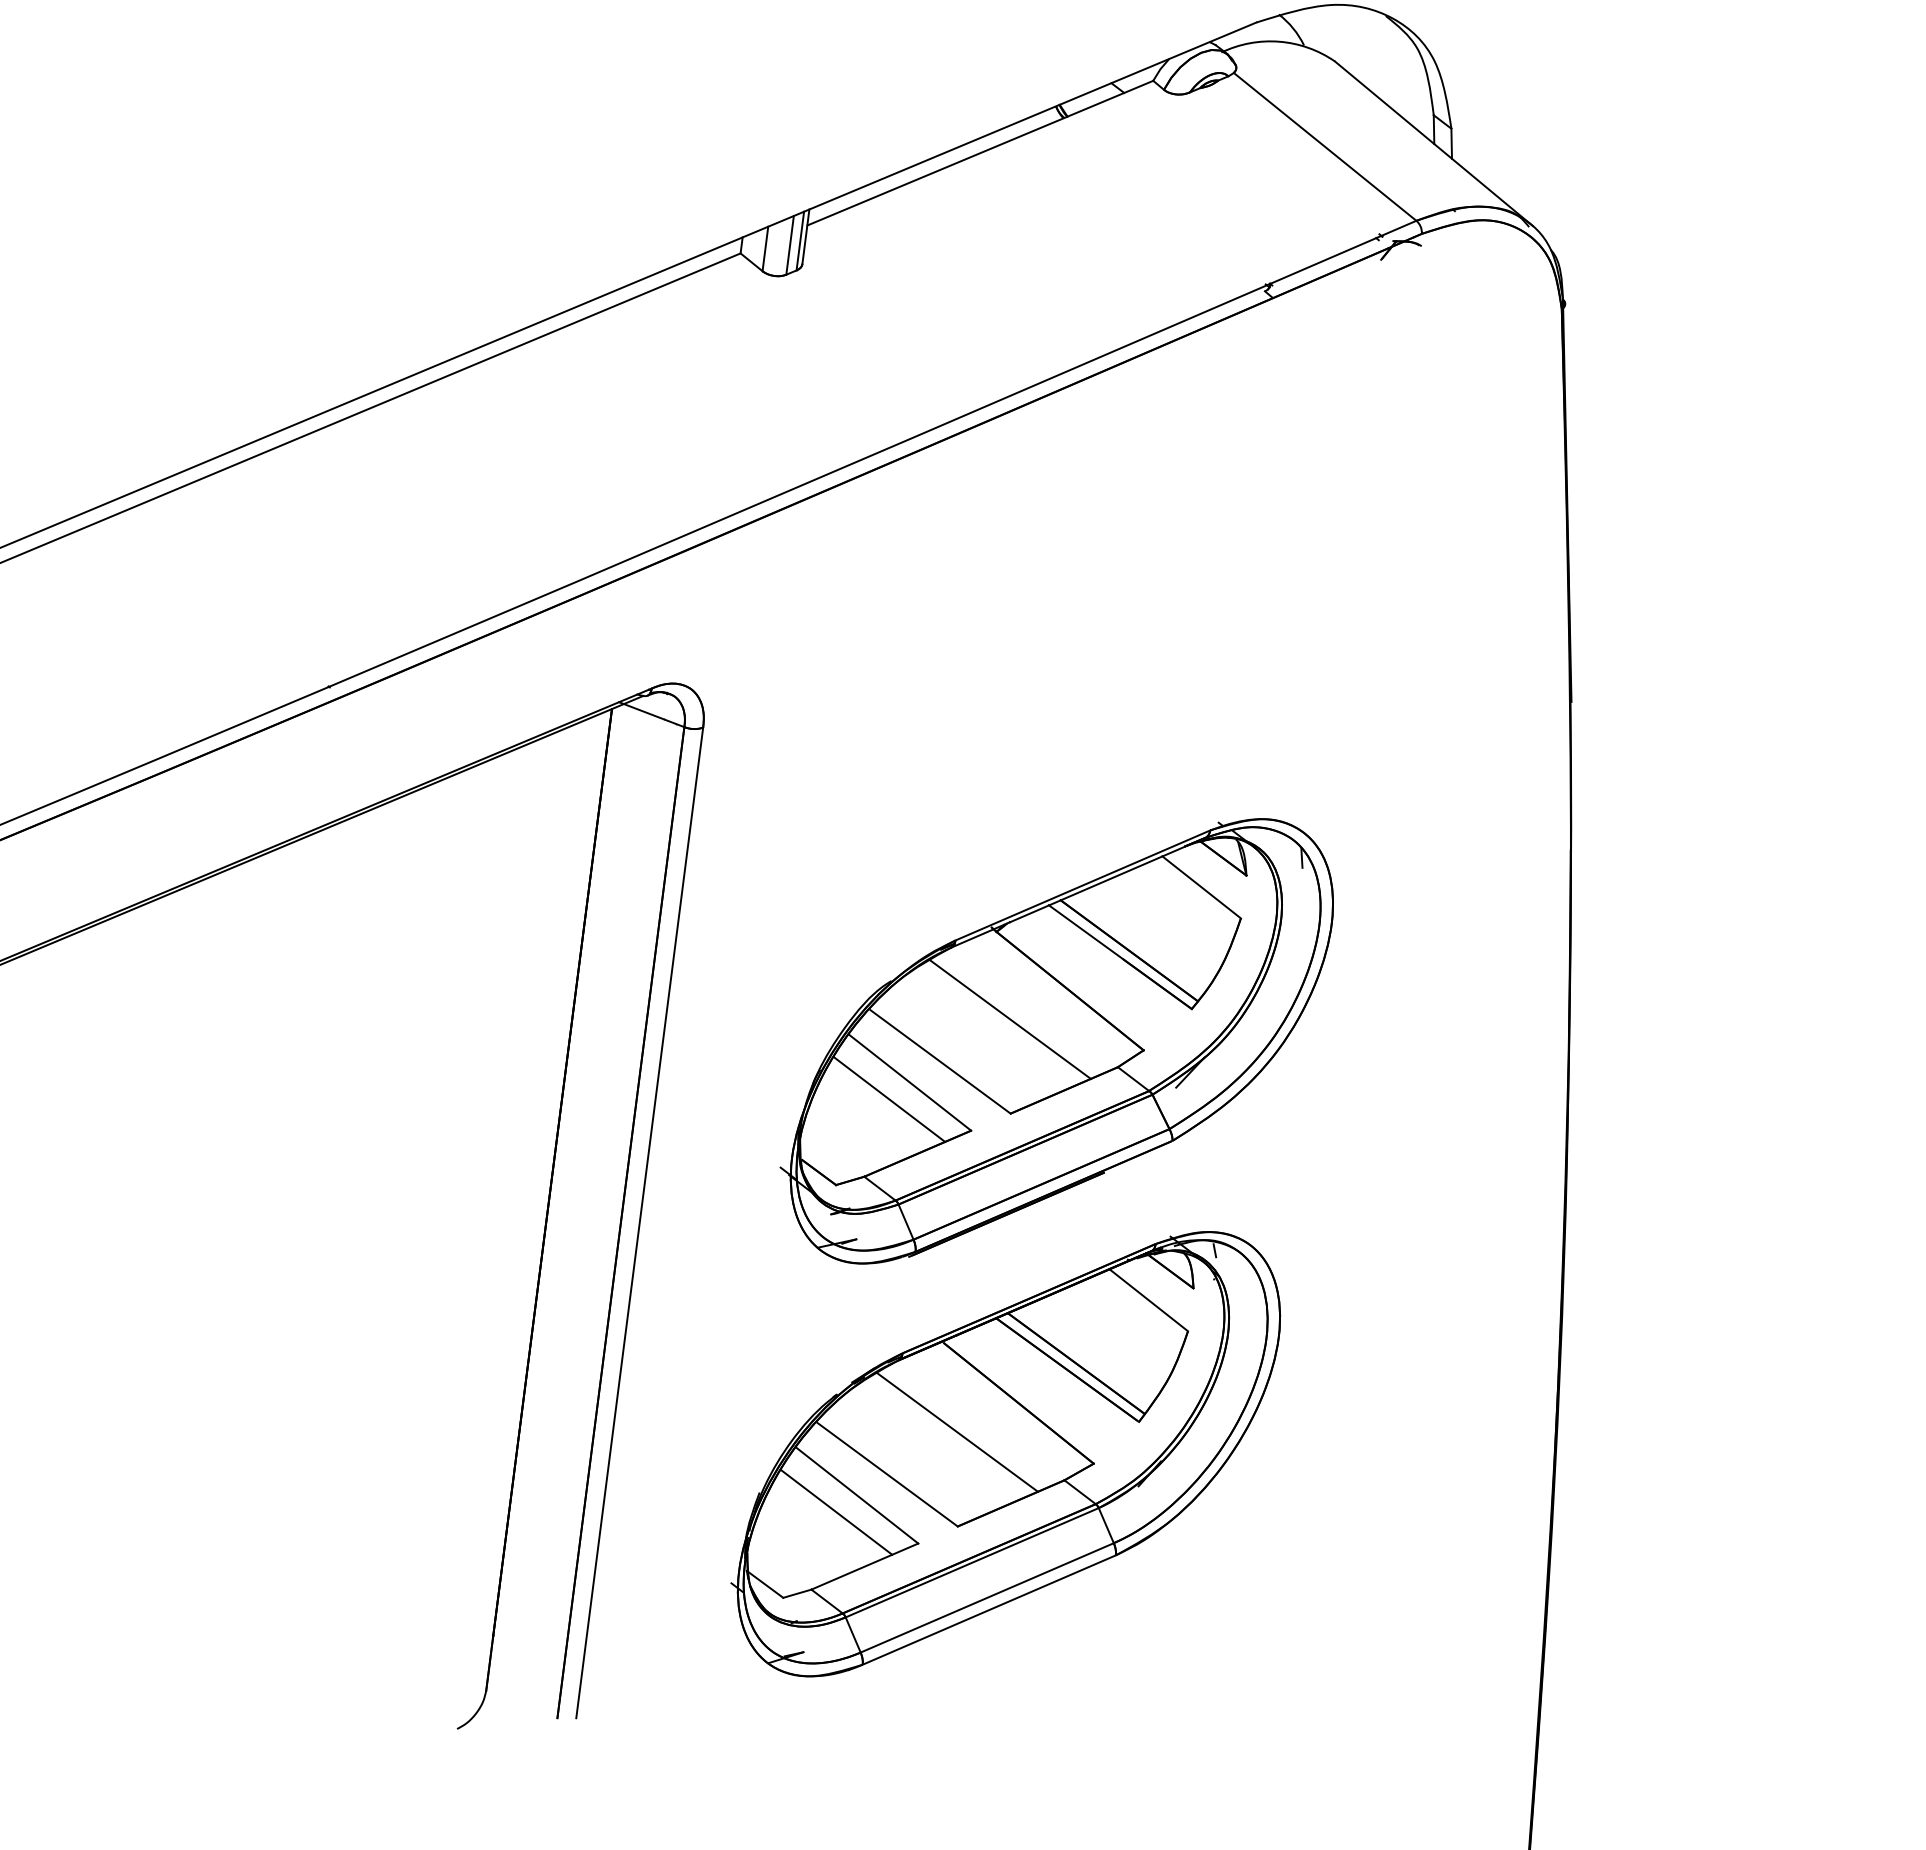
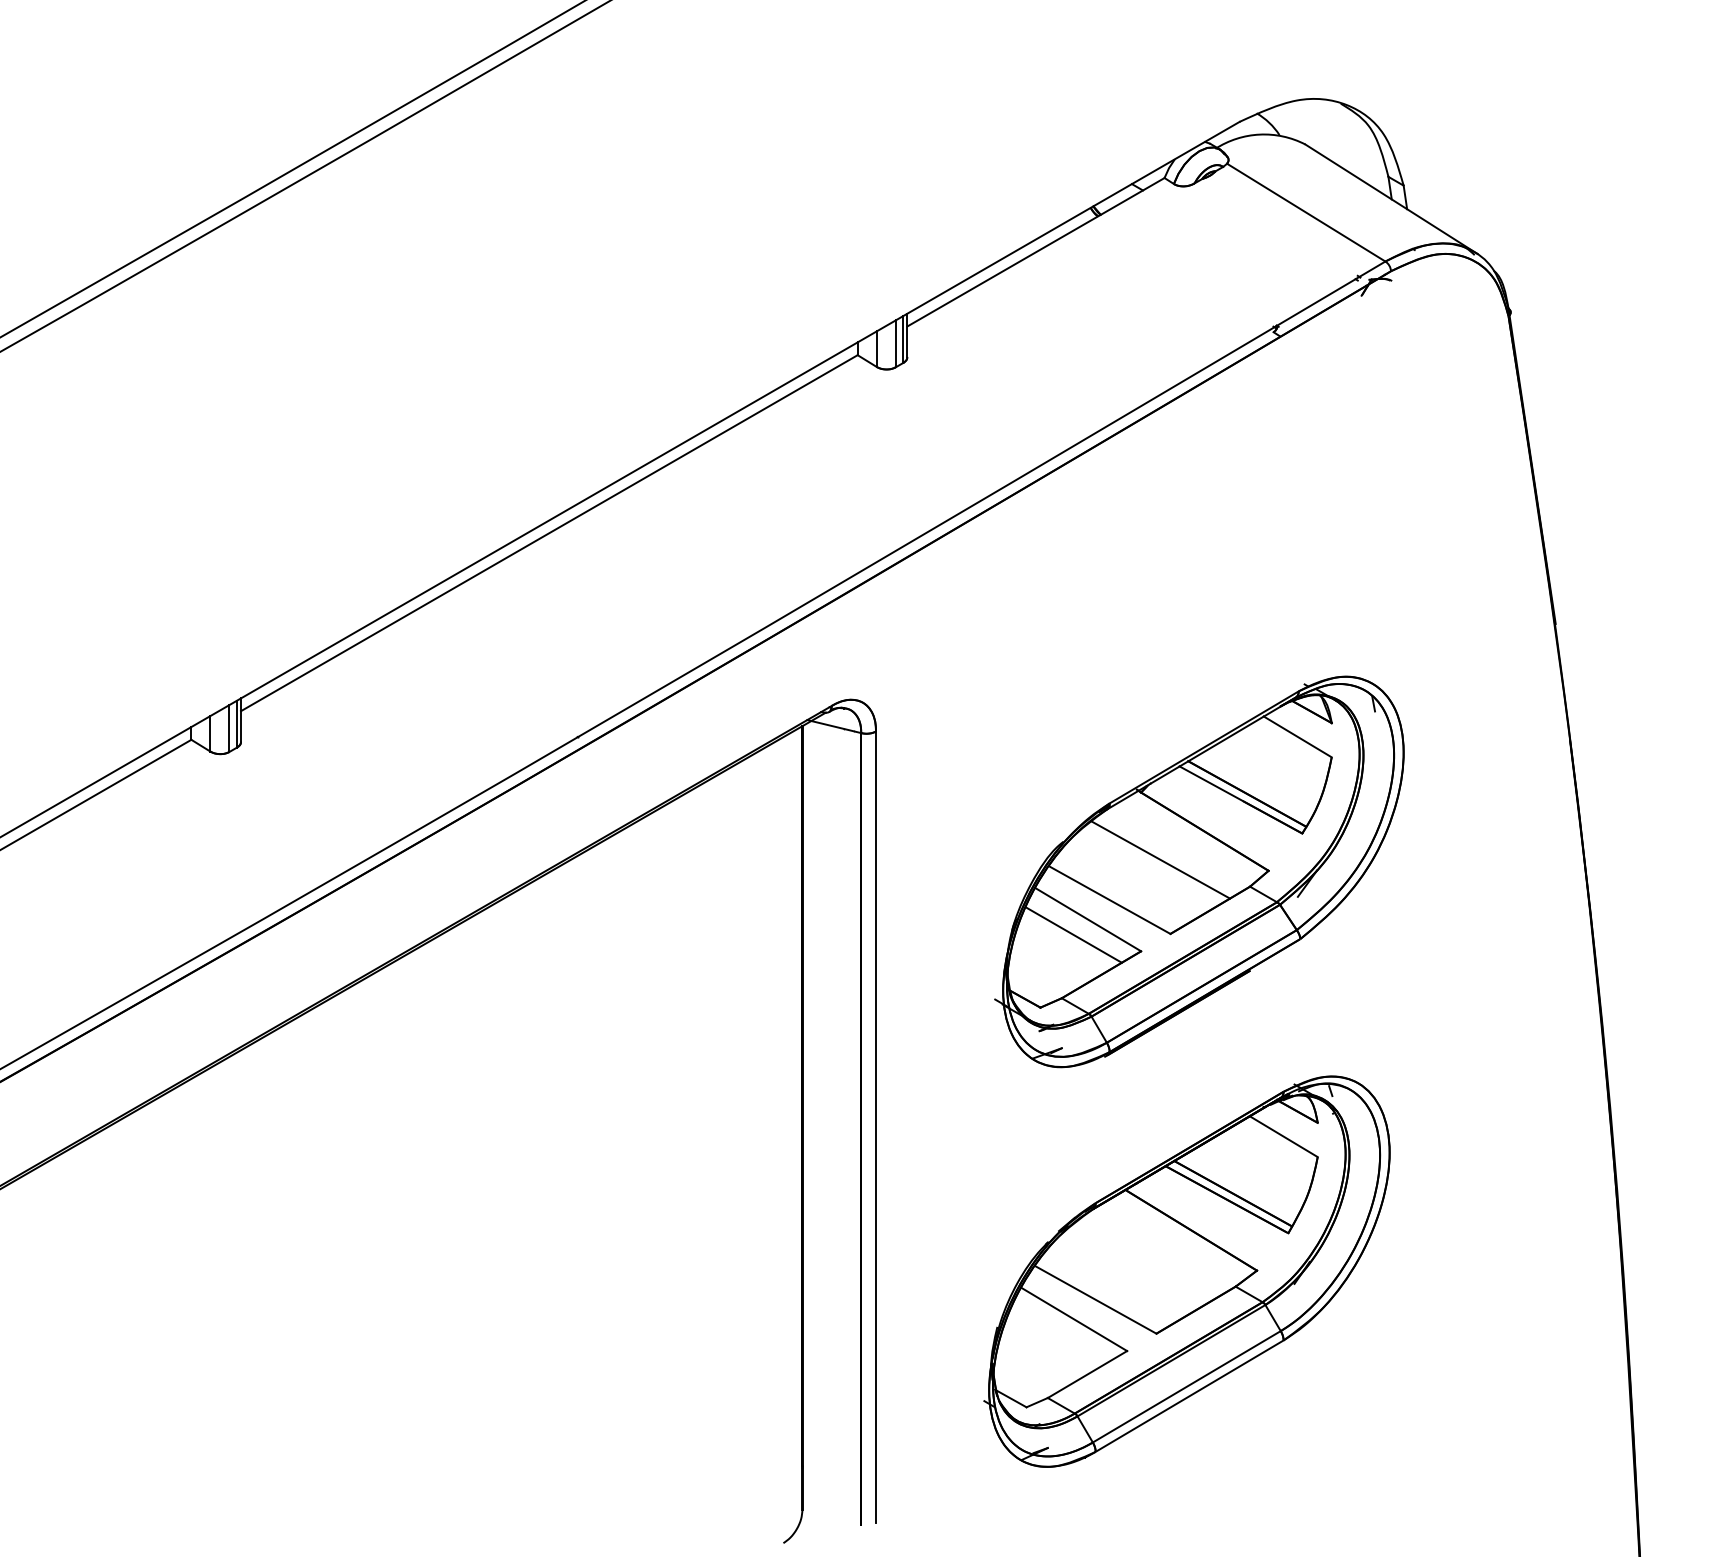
part: (1057, 1040) -> (1199, 871), moved
line: (958, 1432) -> (1147, 1259), removed
line: (836, 1511) -> (1059, 1334), removed

